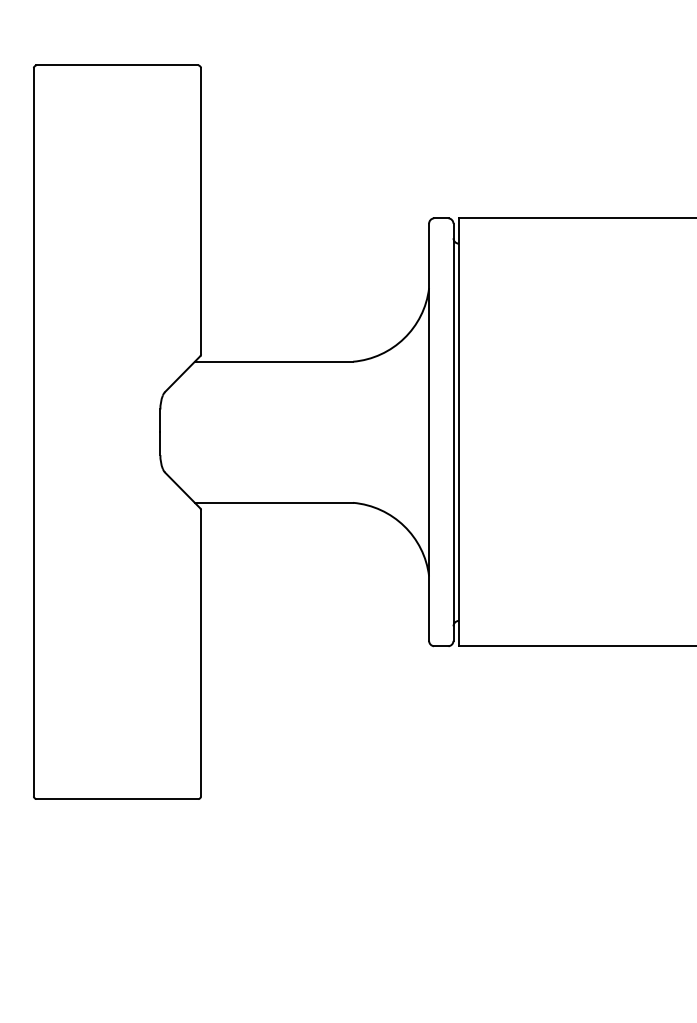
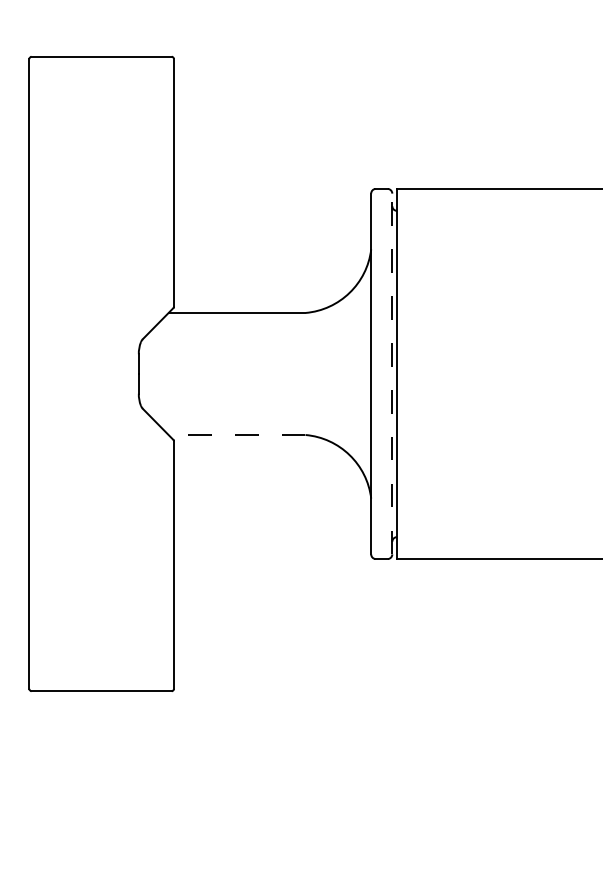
line: (453, 431) -> (392, 373), solid -> dashed
line: (273, 503) -> (236, 435), solid -> dashed

